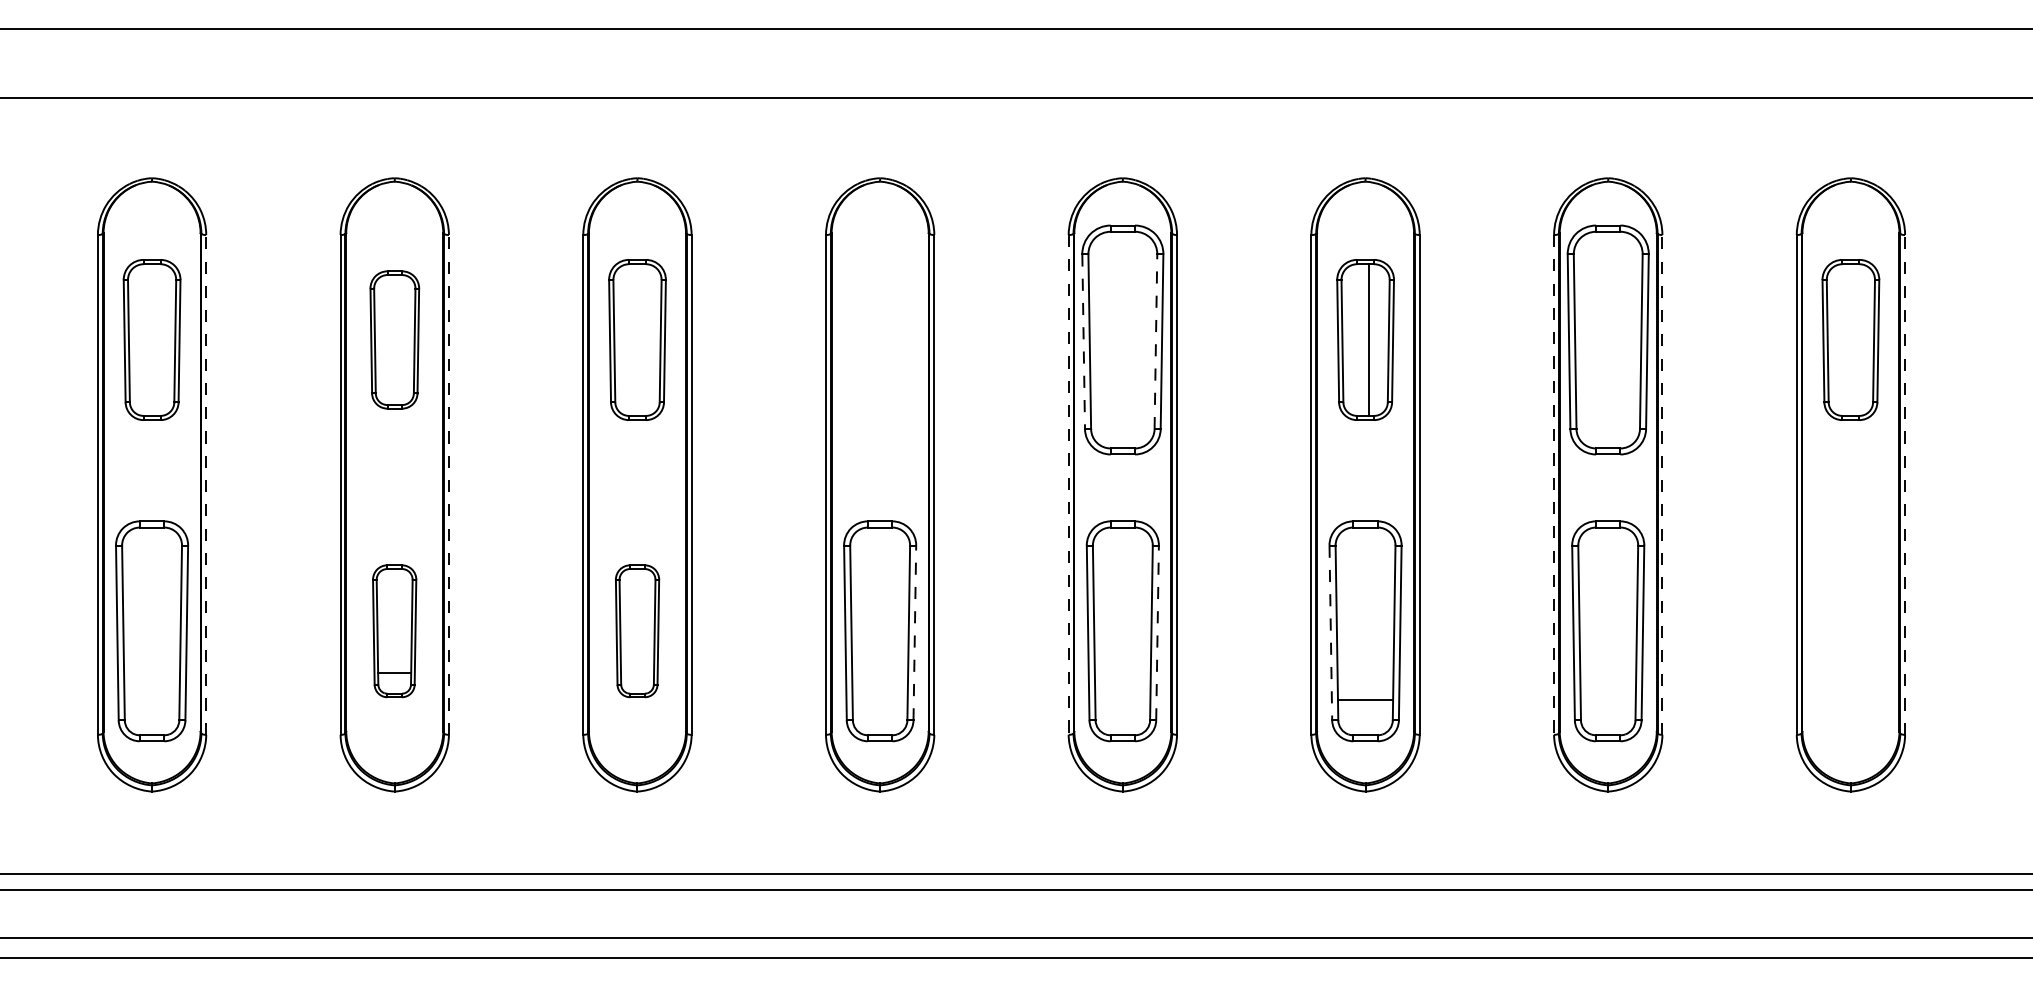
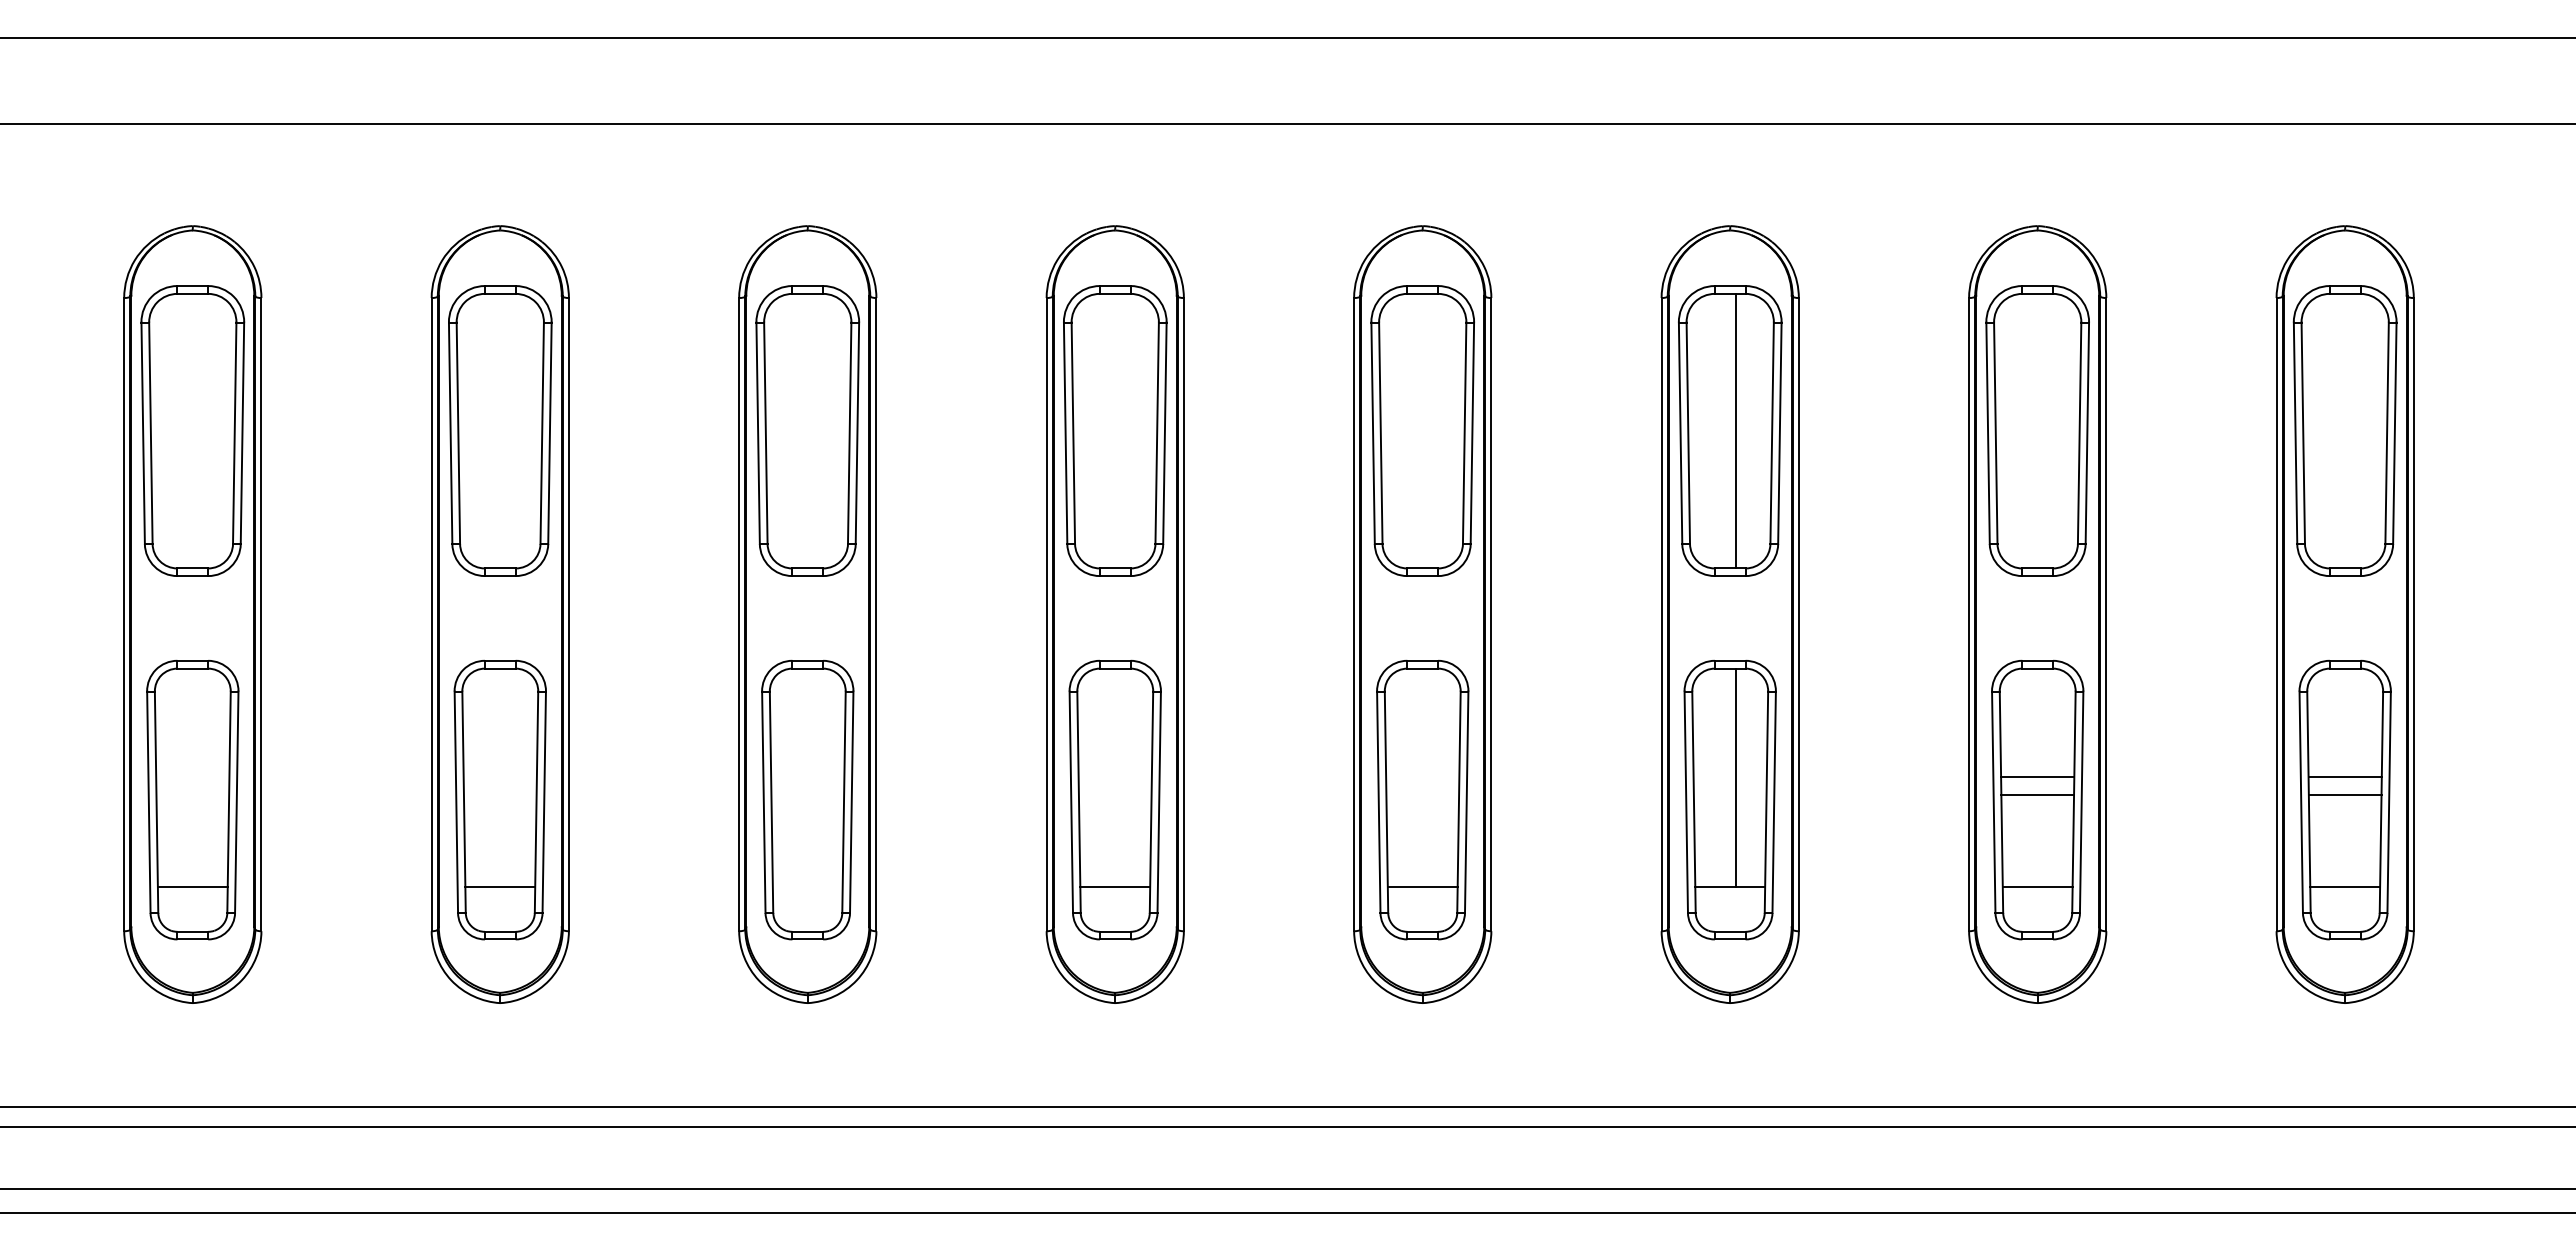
part: (151, 339) -> (192, 430), size x1.43
part: (394, 339) -> (500, 430), size x1.67
part: (637, 339) -> (807, 430), size x1.43
part: (880, 339) -> (1115, 430), added
part: (1365, 339) -> (1730, 430), size x1.43
part: (1850, 339) -> (2344, 430), size x1.43
line: (1083, 341) -> (1373, 433), dashed -> solid
line: (1155, 341) -> (1464, 433), dashed -> solid
line: (206, 484) -> (261, 614), dashed -> solid
line: (448, 484) -> (568, 614), dashed -> solid
line: (1068, 484) -> (1354, 614), dashed -> solid
line: (1554, 484) -> (1969, 614), dashed -> solid
line: (1662, 484) -> (2106, 614), dashed -> solid
line: (1904, 484) -> (2413, 614), dashed -> solid
line: (1608, 612) -> (2037, 776), added
line: (1370, 613) -> (1736, 777), added
line: (1608, 627) -> (2037, 795), added
part: (394, 630) -> (499, 799), size x1.67
part: (637, 630) -> (807, 799), size x1.67
part: (1850, 630) -> (2344, 799), added
line: (915, 633) -> (1159, 802), dashed -> solid
line: (1157, 633) -> (1466, 802), dashed -> solid
line: (1331, 633) -> (1686, 802), dashed -> solid
line: (151, 700) -> (192, 887), added
line: (880, 700) -> (1115, 887), added
line: (1122, 700) -> (1422, 887), added
line: (1608, 700) -> (2037, 887), added

